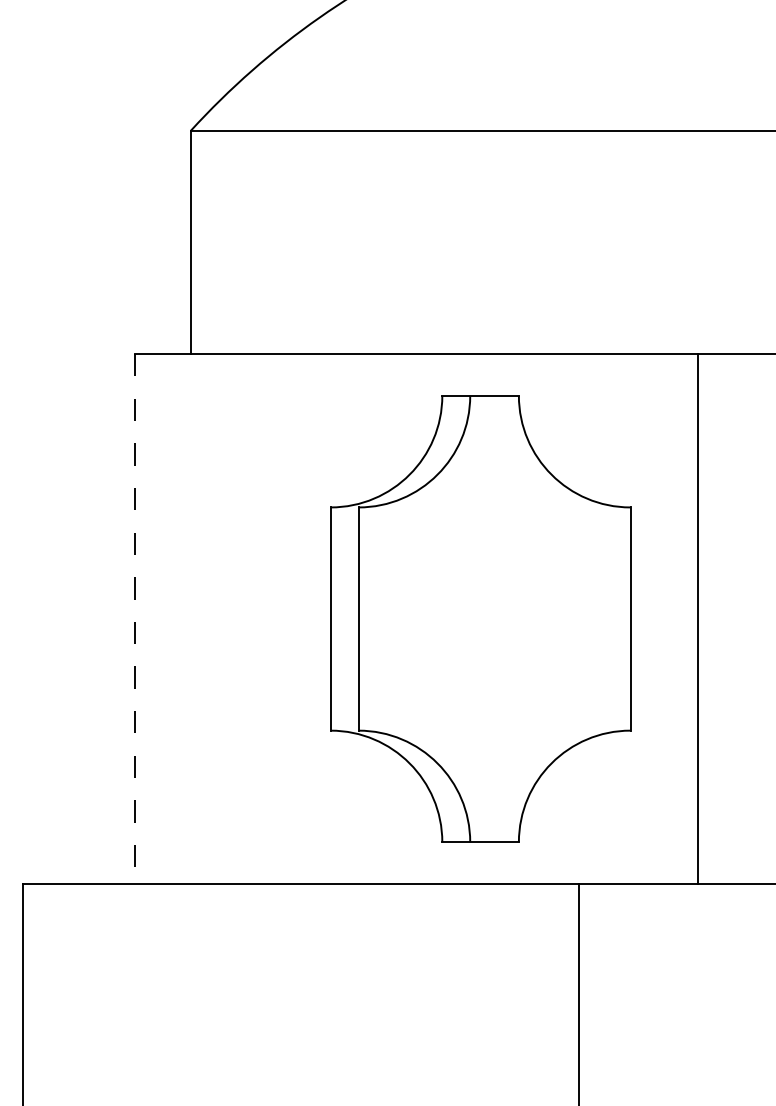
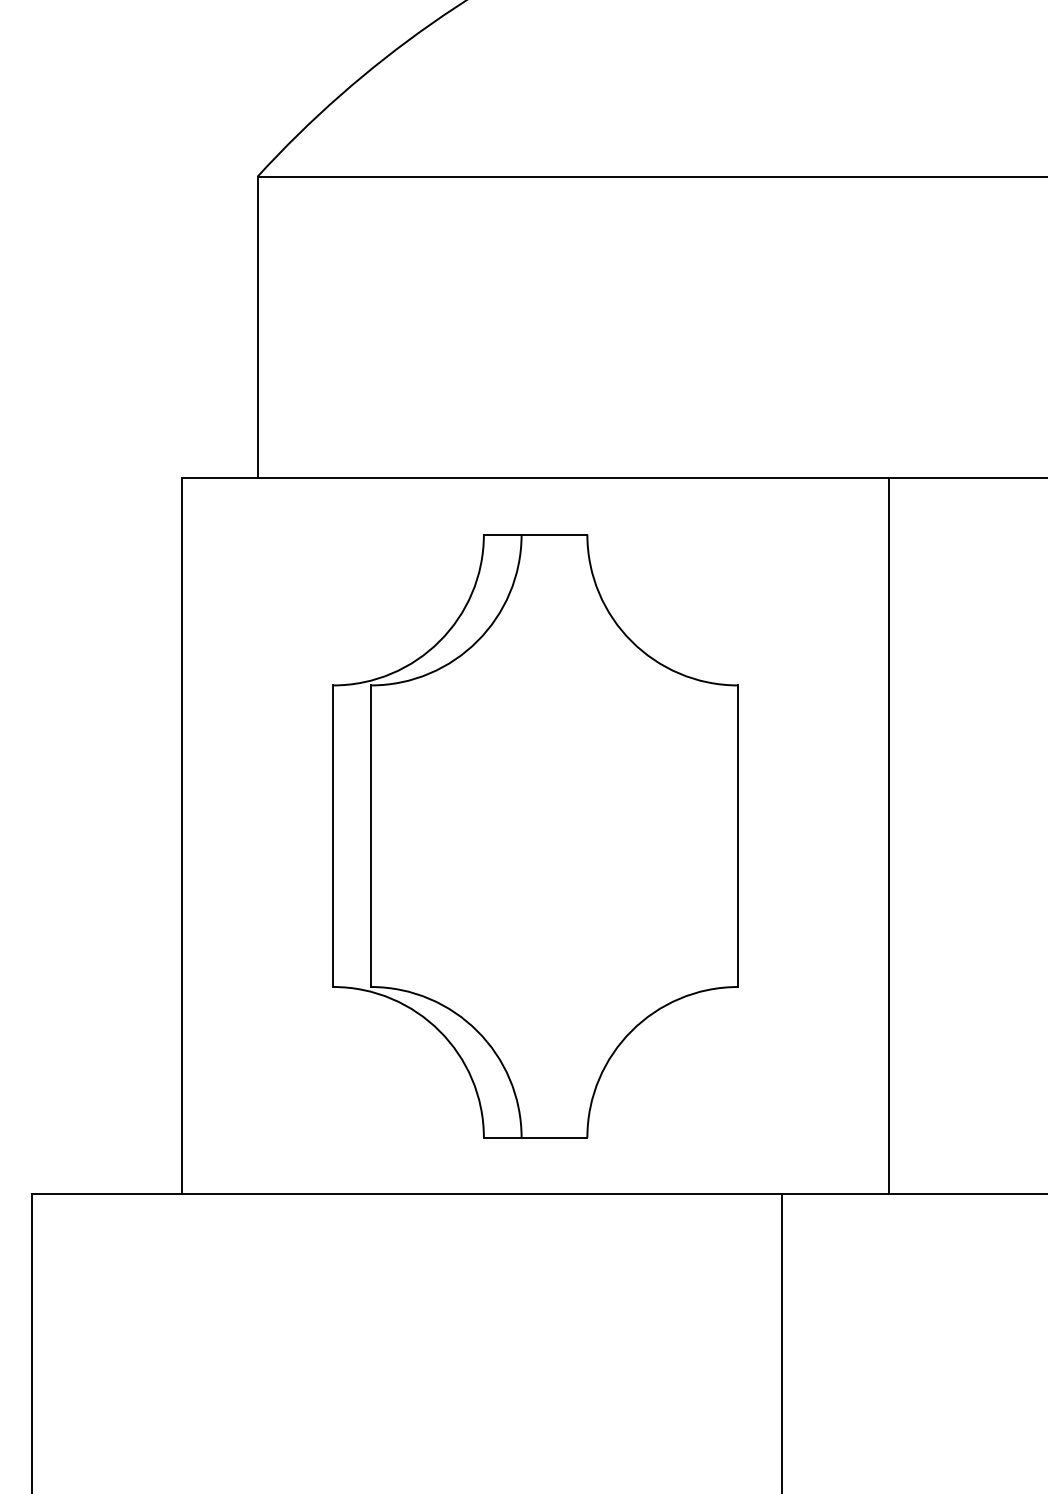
part: (480, 618) -> (535, 835), moved
line: (698, 618) -> (889, 835), moved
line: (135, 619) -> (182, 836), dashed -> solid

